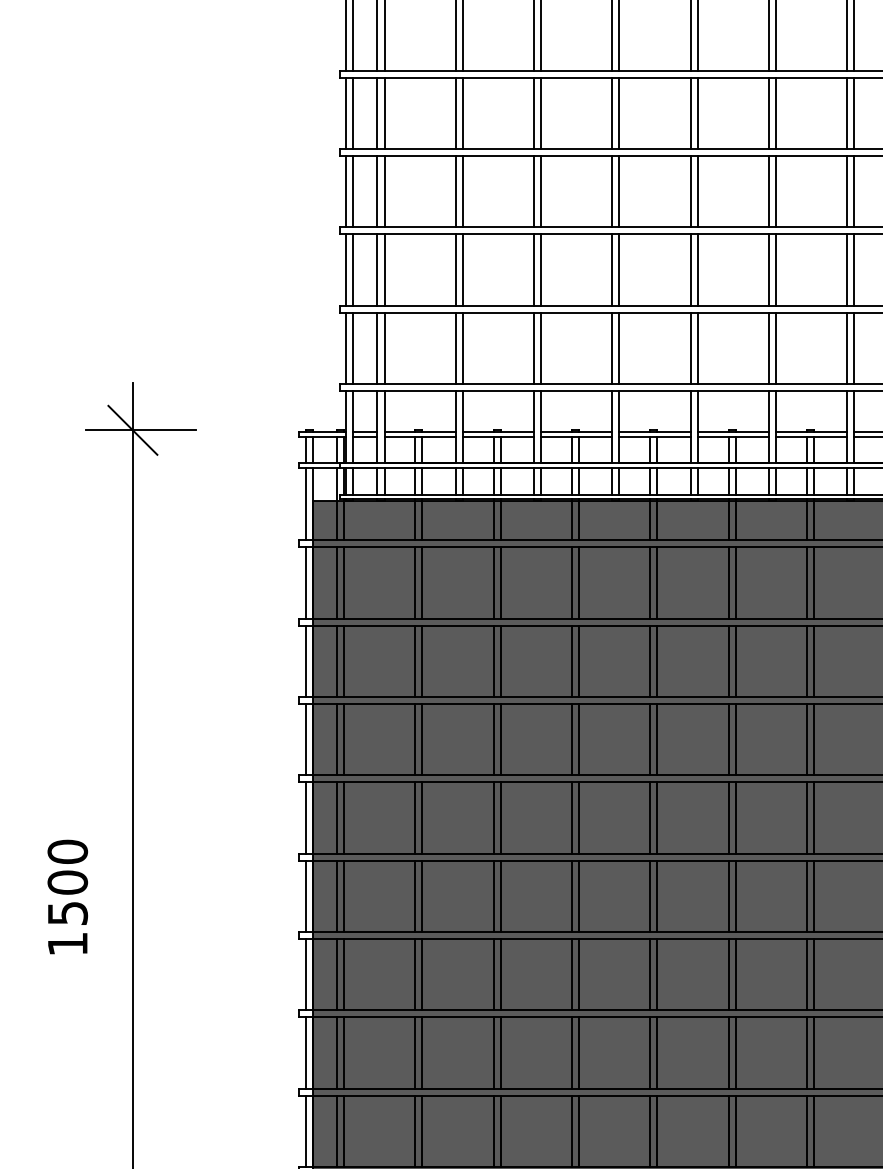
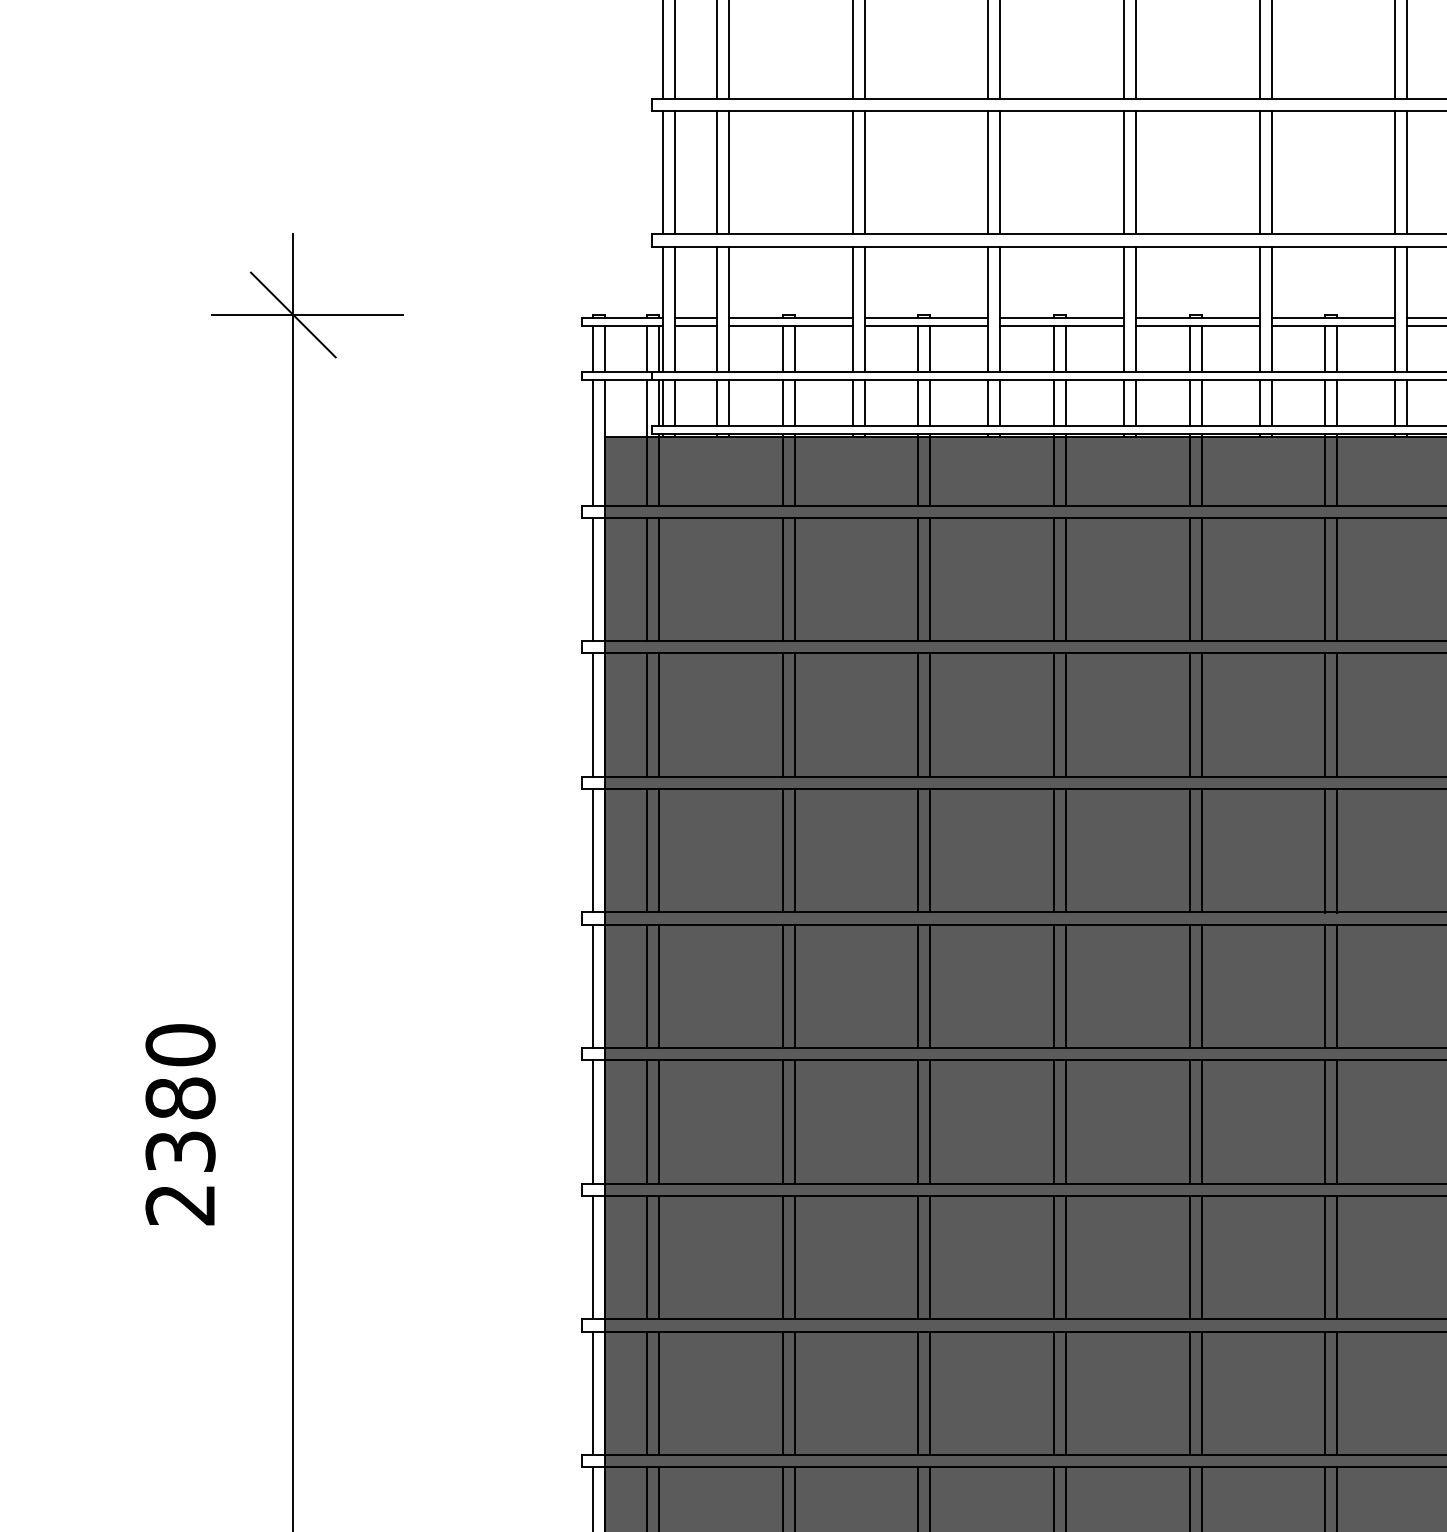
text: (67, 912) -> (180, 1150), 1500 -> 2380

